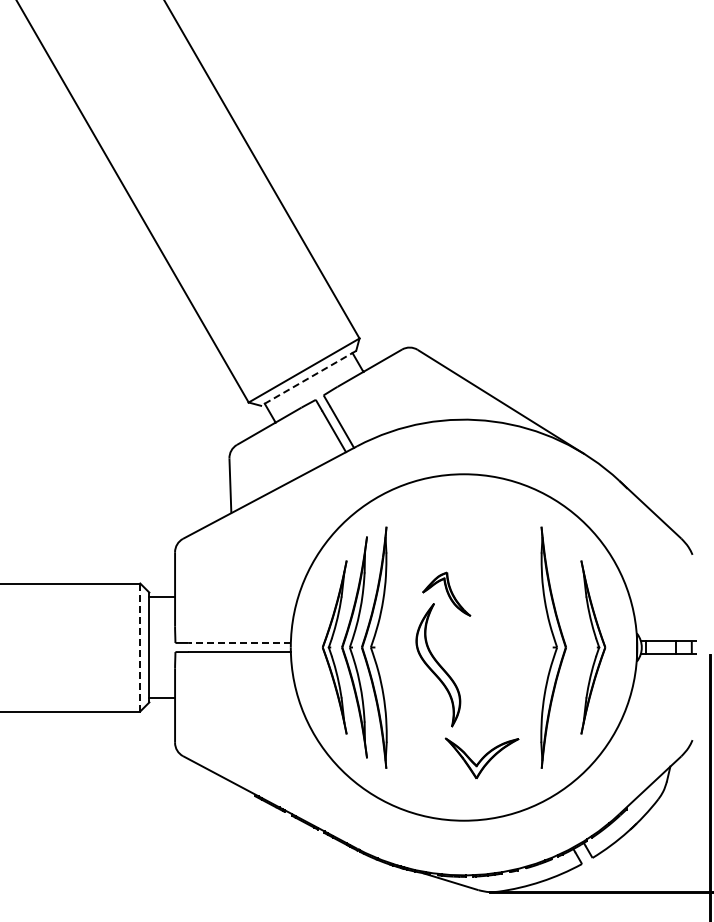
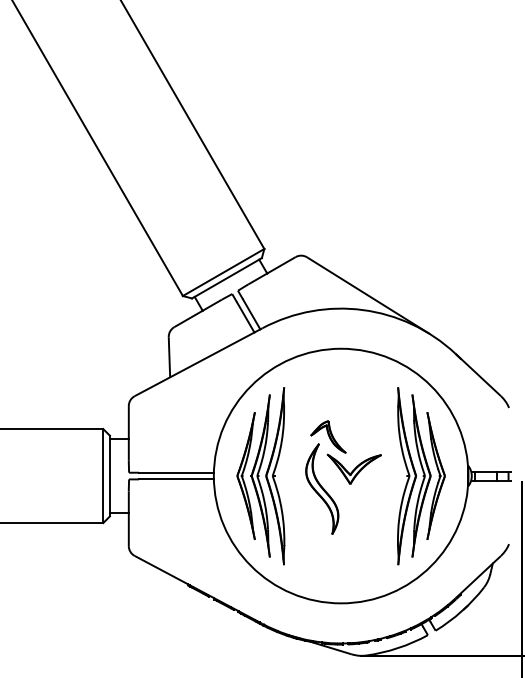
line: (308, 378) -> (226, 278), dashed -> solid
line: (239, 642) -> (176, 472), dashed -> solid
line: (140, 647) -> (103, 476), dashed -> solid
part: (573, 647) -> (421, 476), added
part: (481, 758) -> (353, 469), moved

